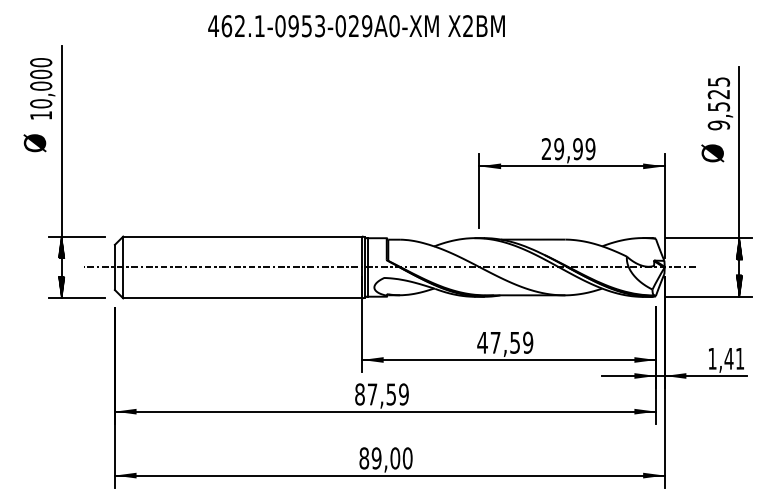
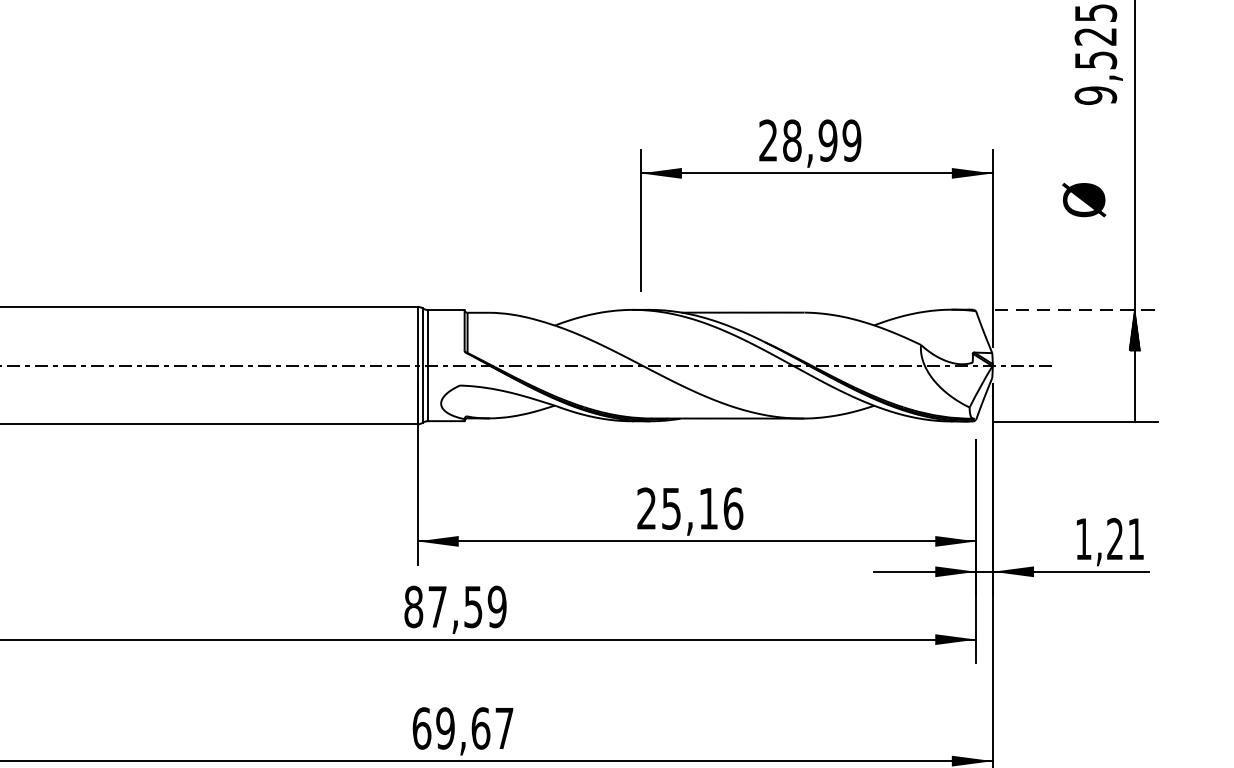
text: (559, 149) -> (792, 141), 29,99 -> 28,99
text: (712, 153) -> (1083, 200), moved
line: (708, 238) -> (1076, 310), solid -> dashed
hatch: (739, 285) -> (1134, 399), removed
text: (505, 342) -> (690, 508), 47,59 -> 25,16
text: (728, 358) -> (1114, 538), 1,41 -> 1,21
text: (385, 458) -> (462, 728), 89,00 -> 69,67

